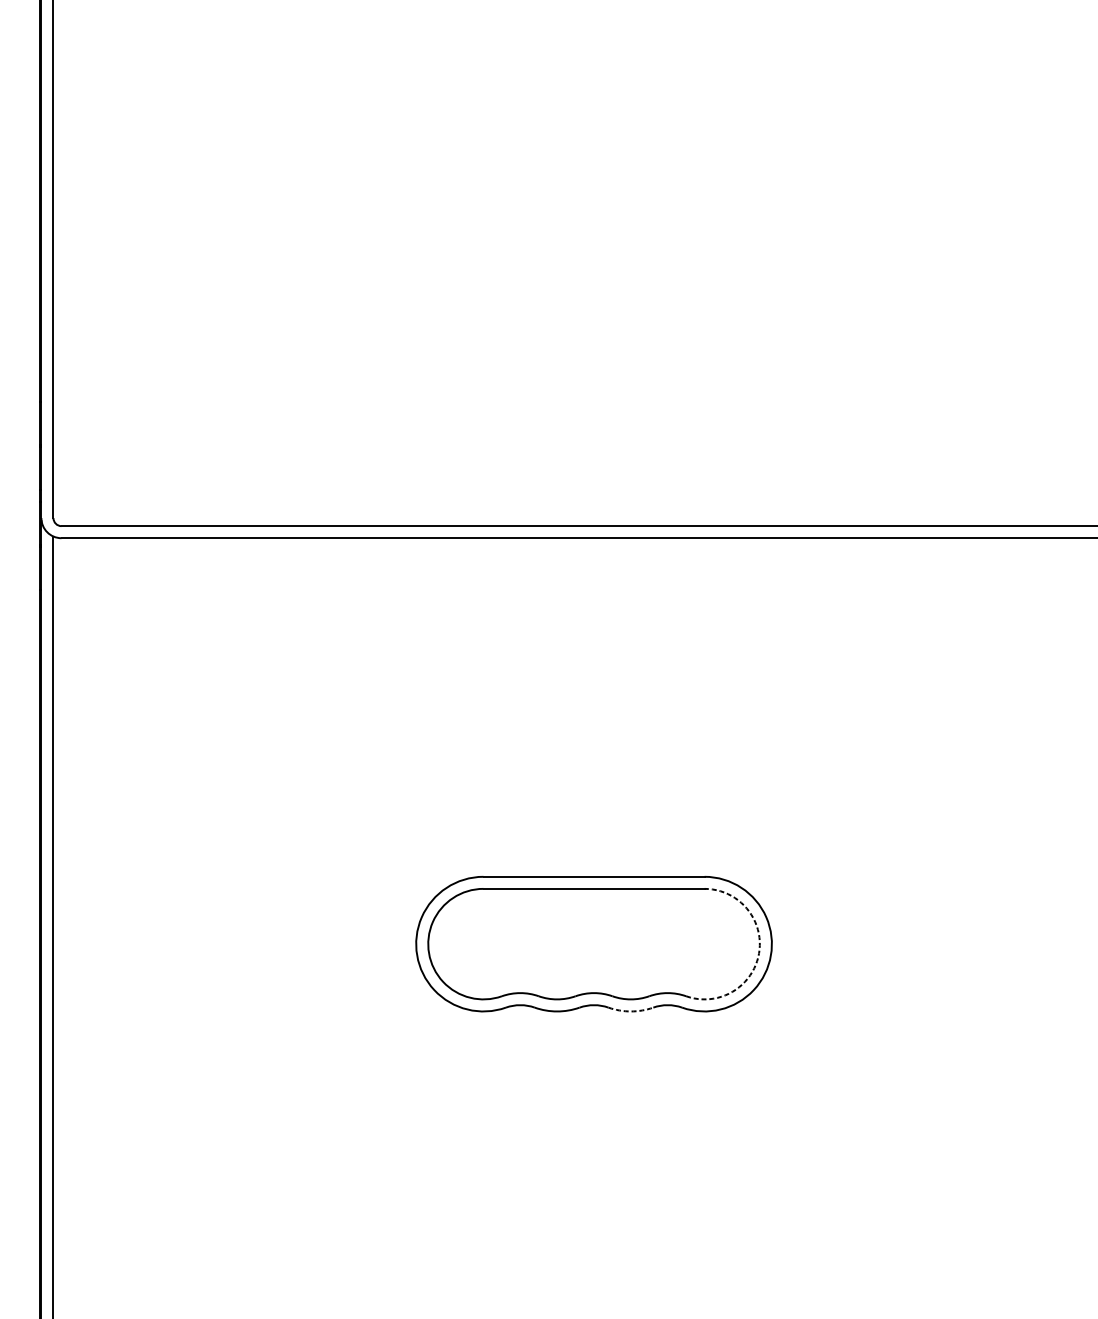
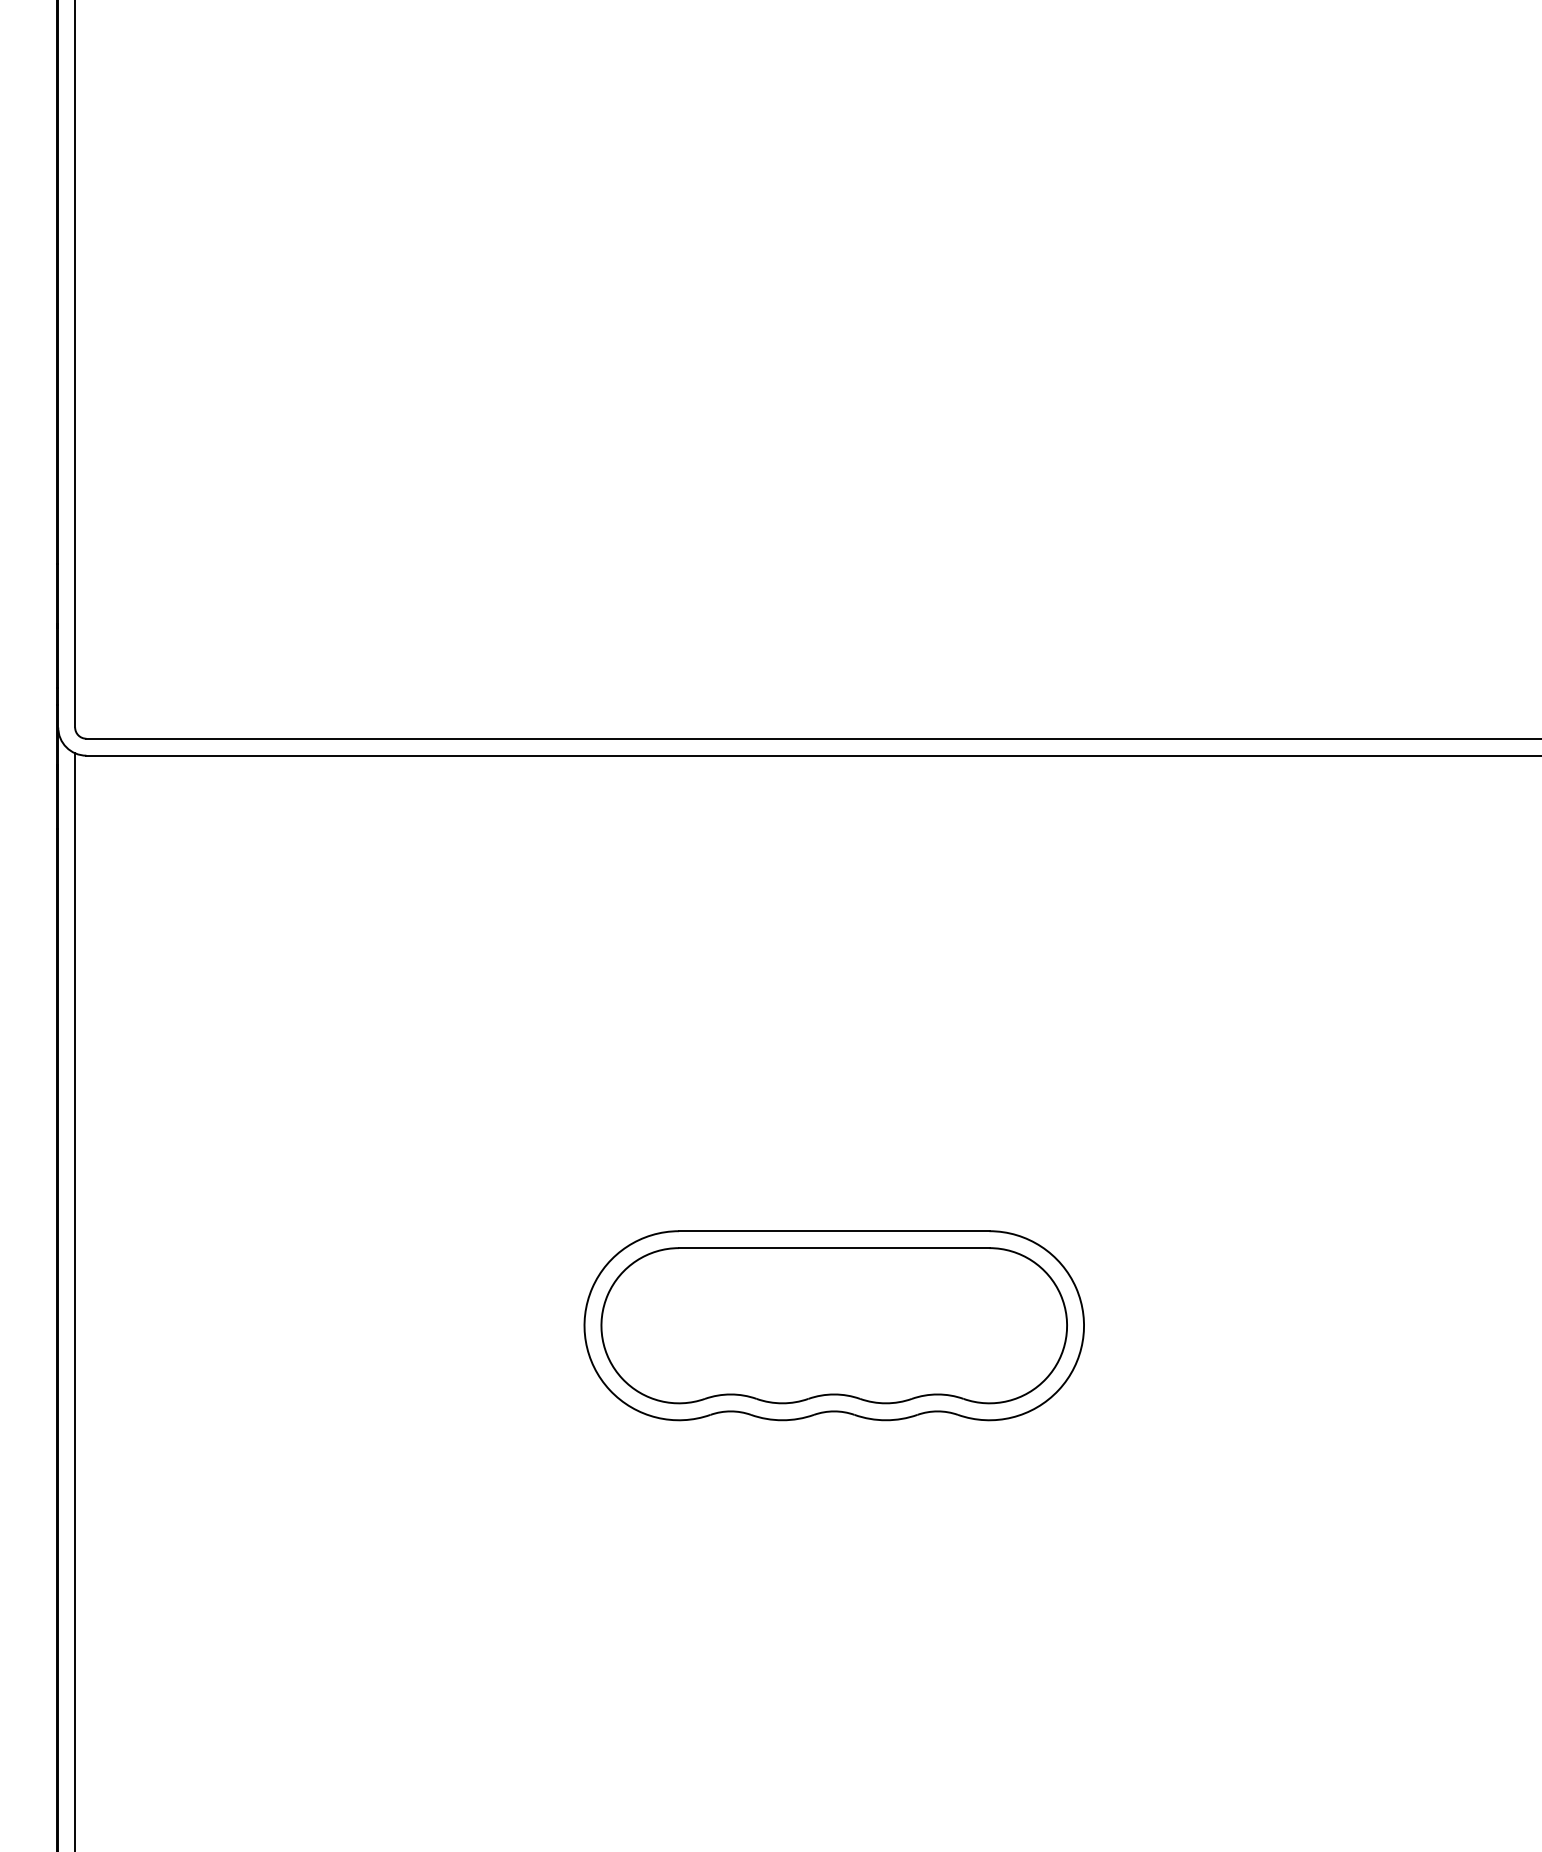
arc: (758, 953) -> (1065, 1338), dashed -> solid
arc: (631, 1011) -> (886, 1420), dashed -> solid

